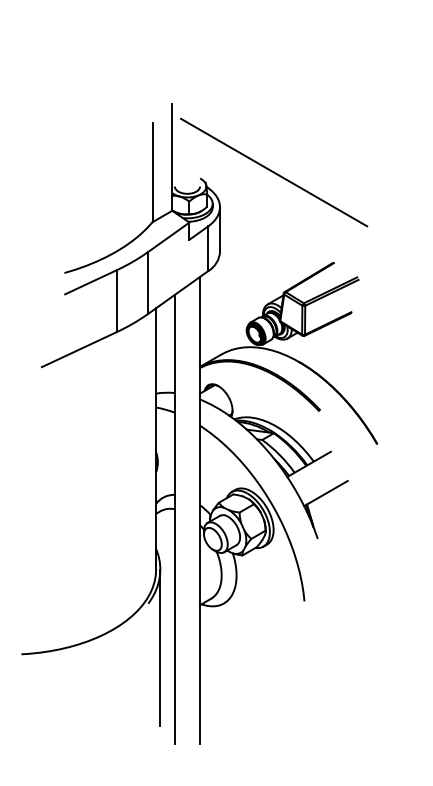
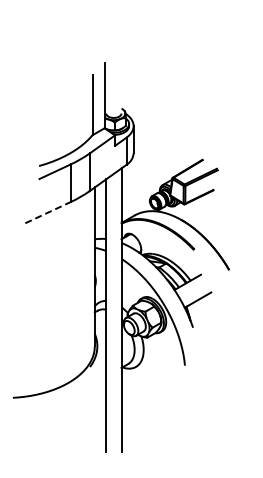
line: (274, 171) -> (166, 104), removed
line: (79, 349) -> (48, 212), solid -> dashed
line: (160, 647) -> (97, 393), removed

